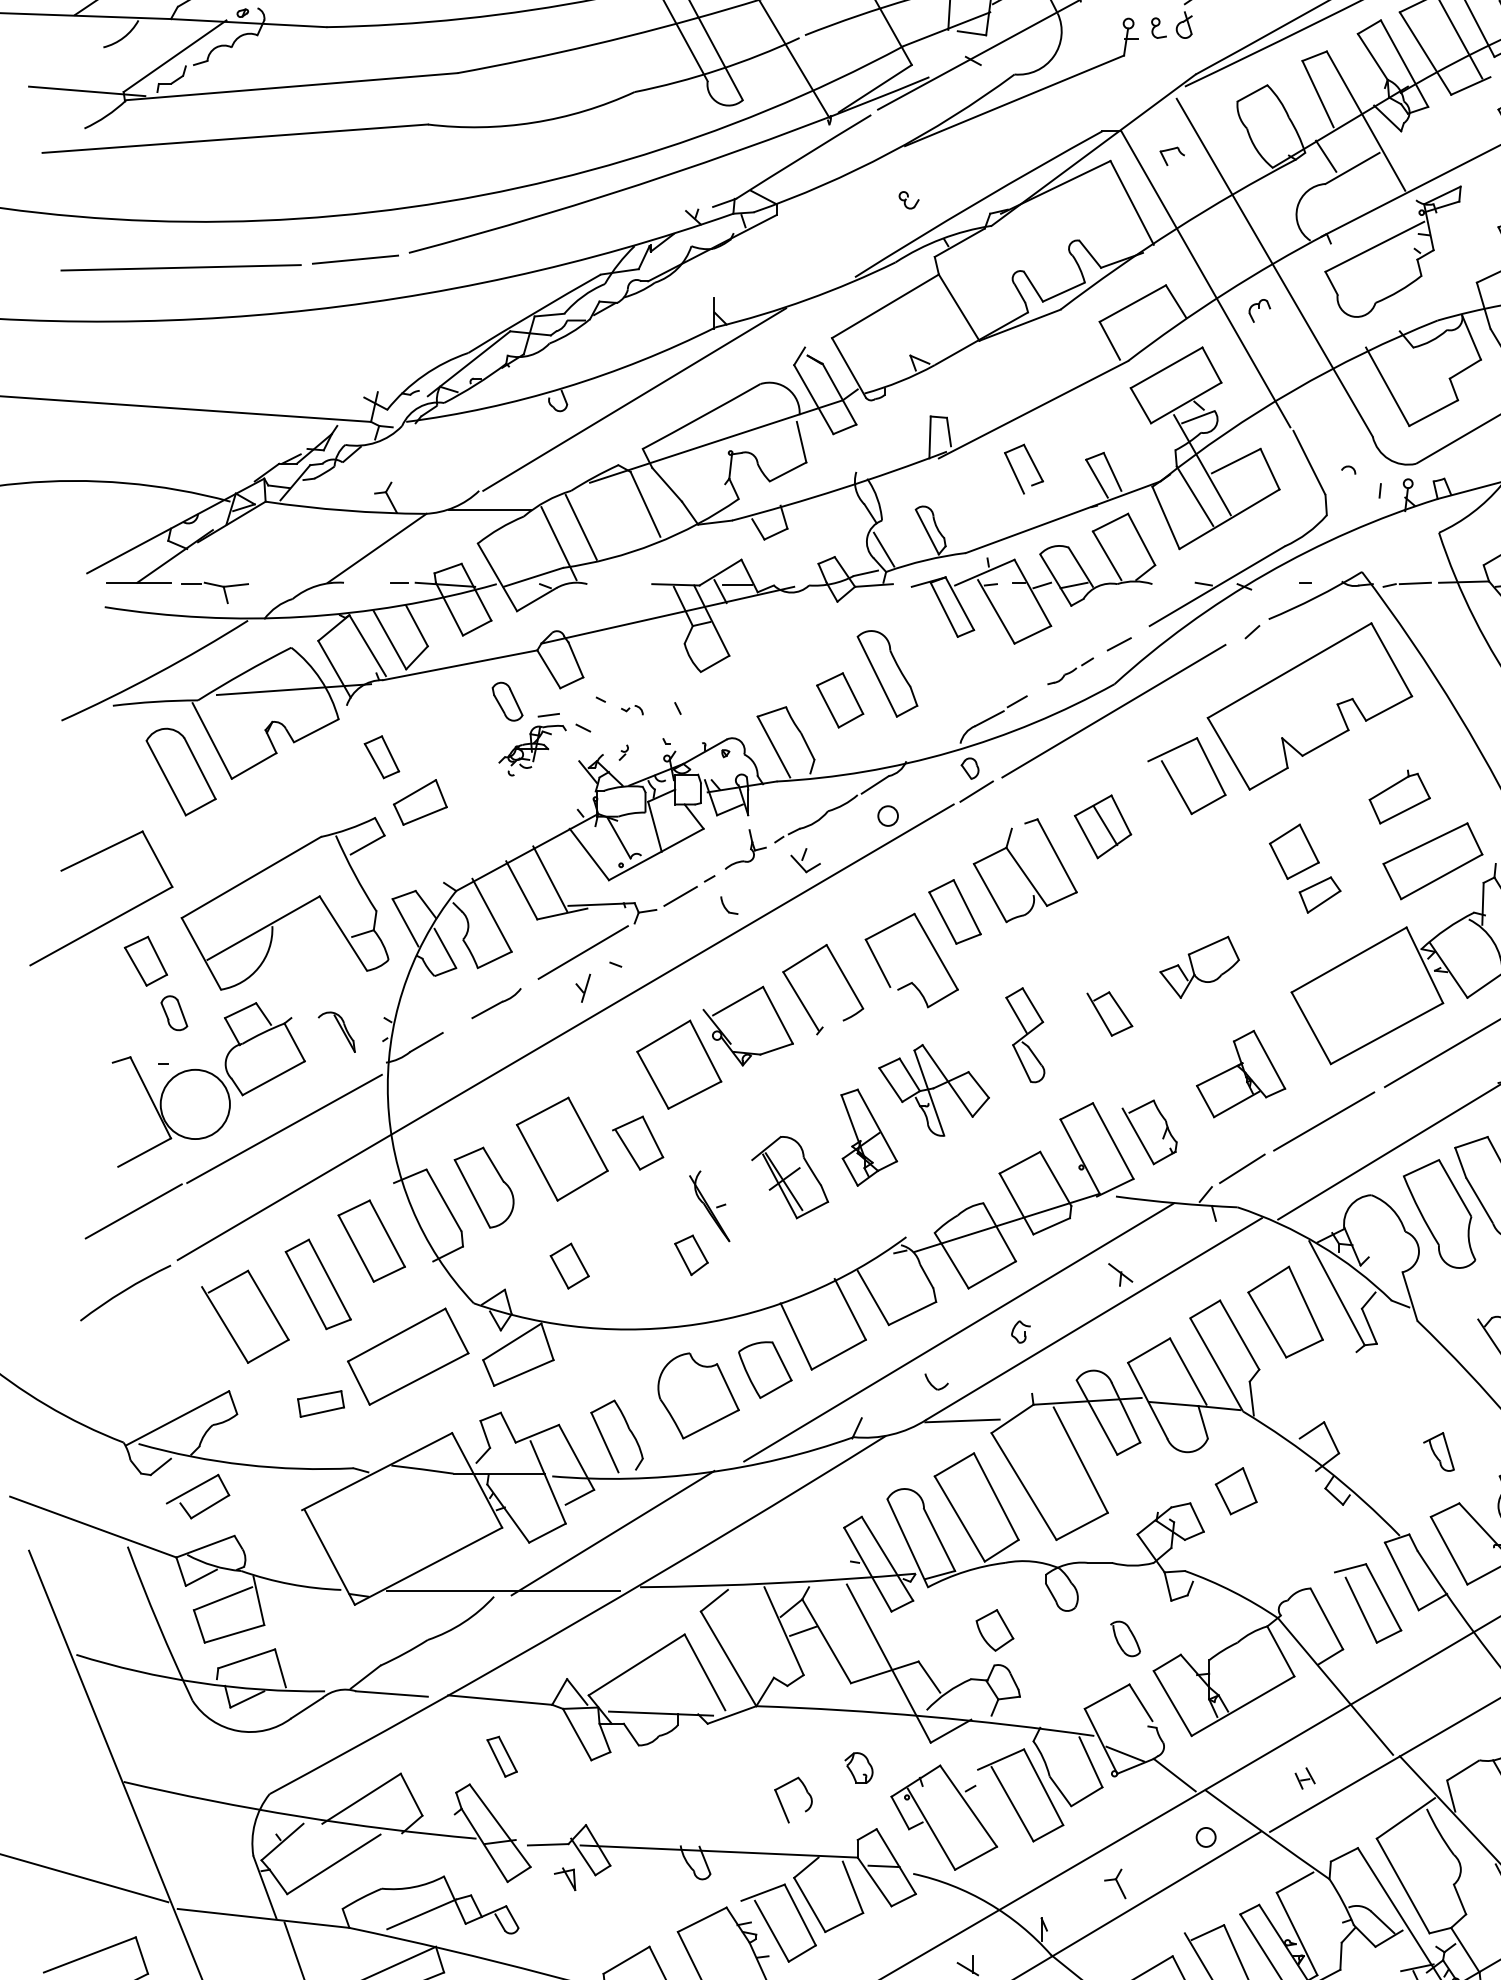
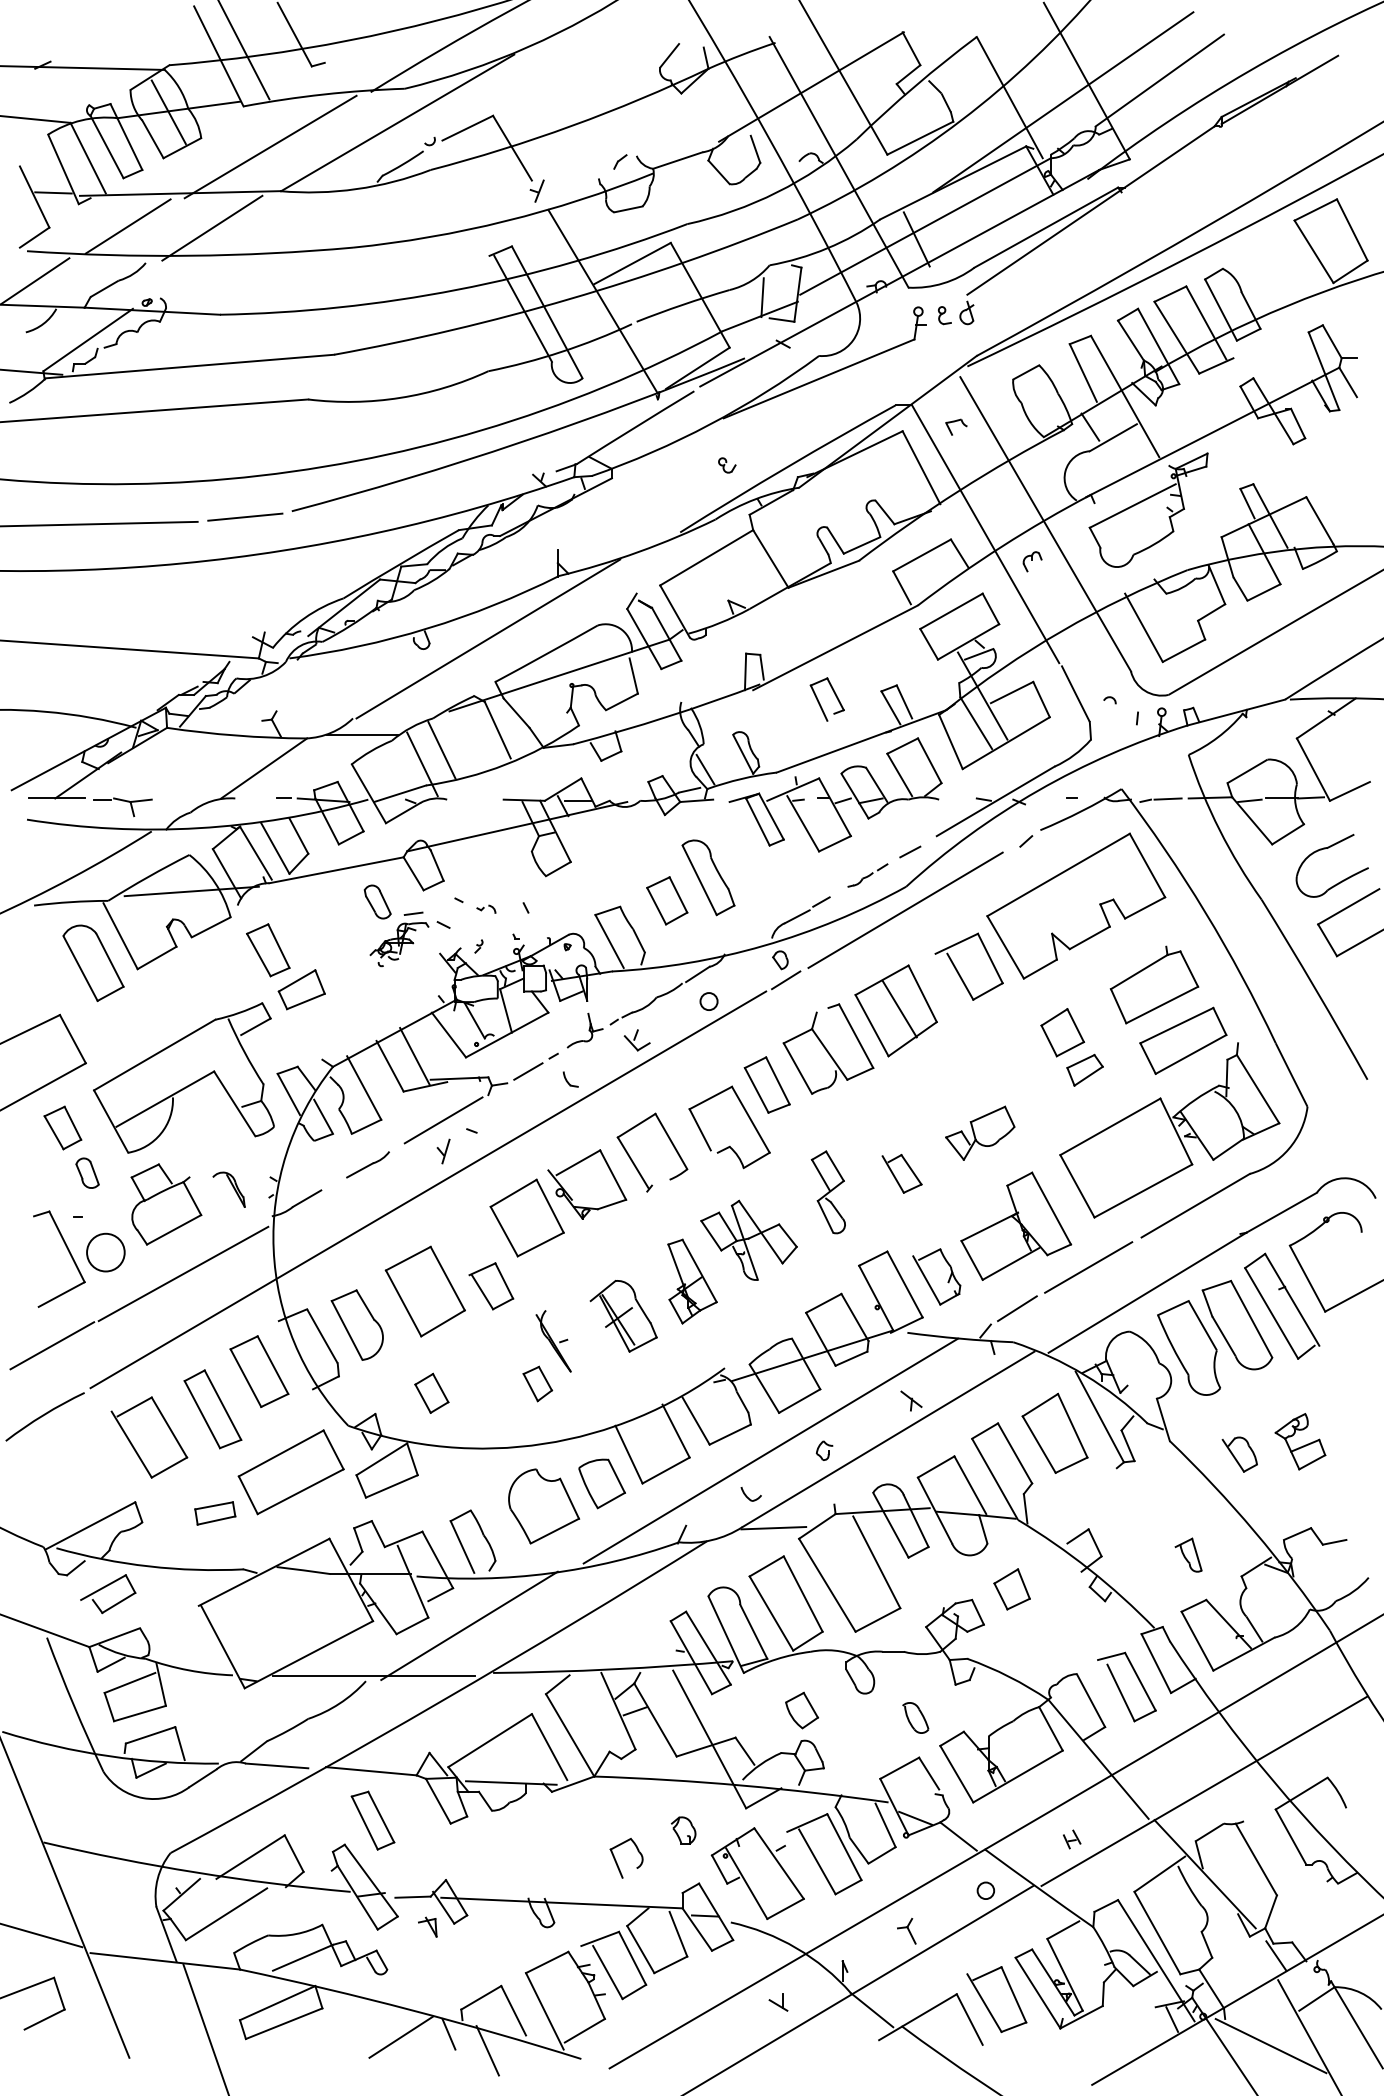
part: (382, 757) -> (268, 950), size x1.43
part: (1399, 796) -> (1154, 984), size x1.67
part: (1102, 826) -> (895, 1010), size x1.67
part: (1241, 1073) -> (1016, 1225), size x1.43
circle: (194, 1104) -> (105, 1252), size x0.62
part: (501, 1756) -> (372, 1820), size x1.67

